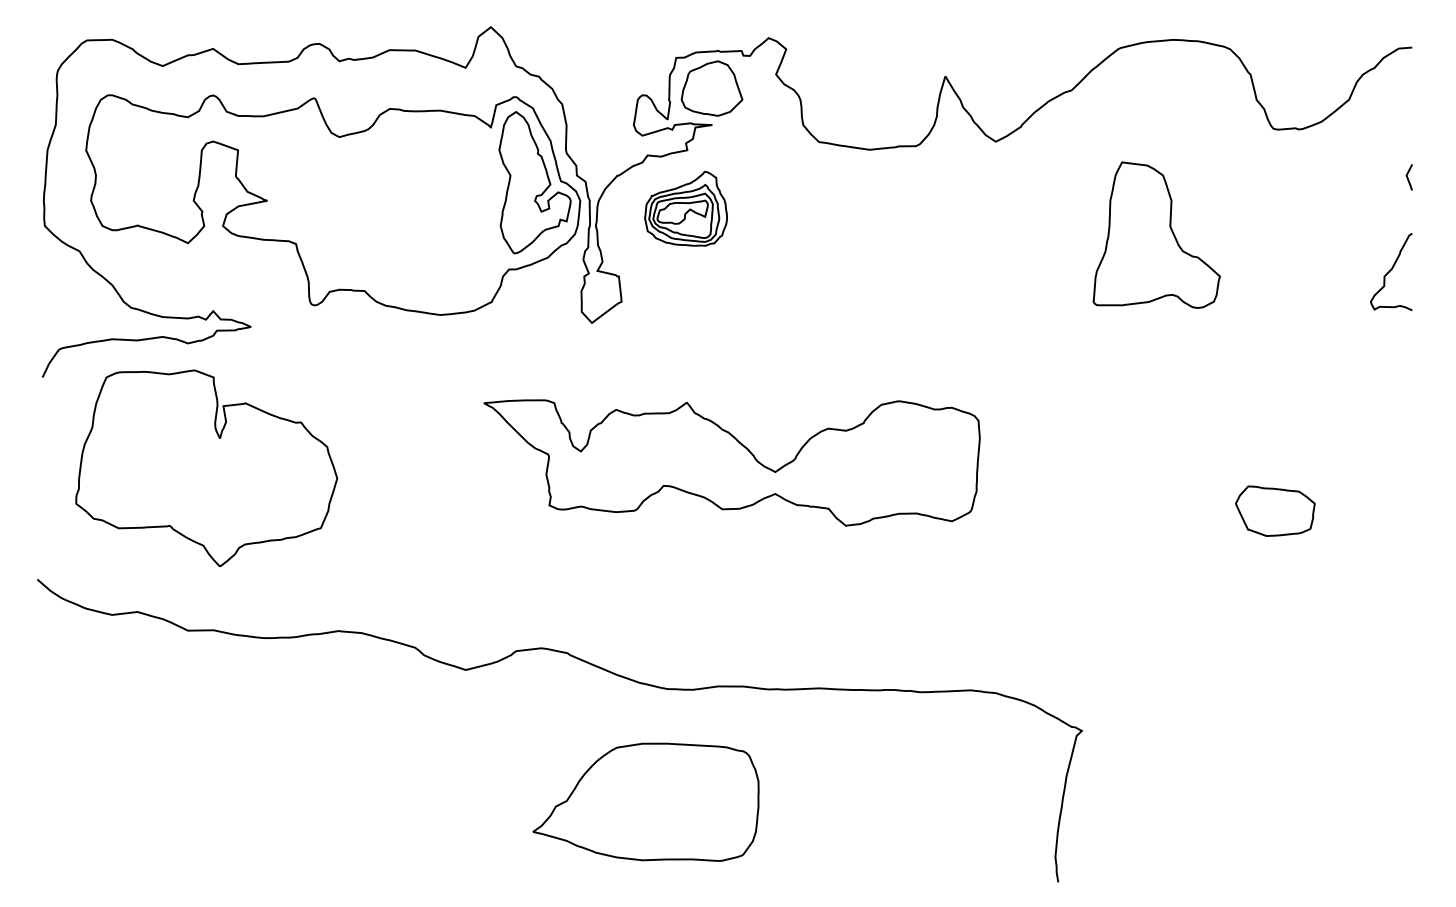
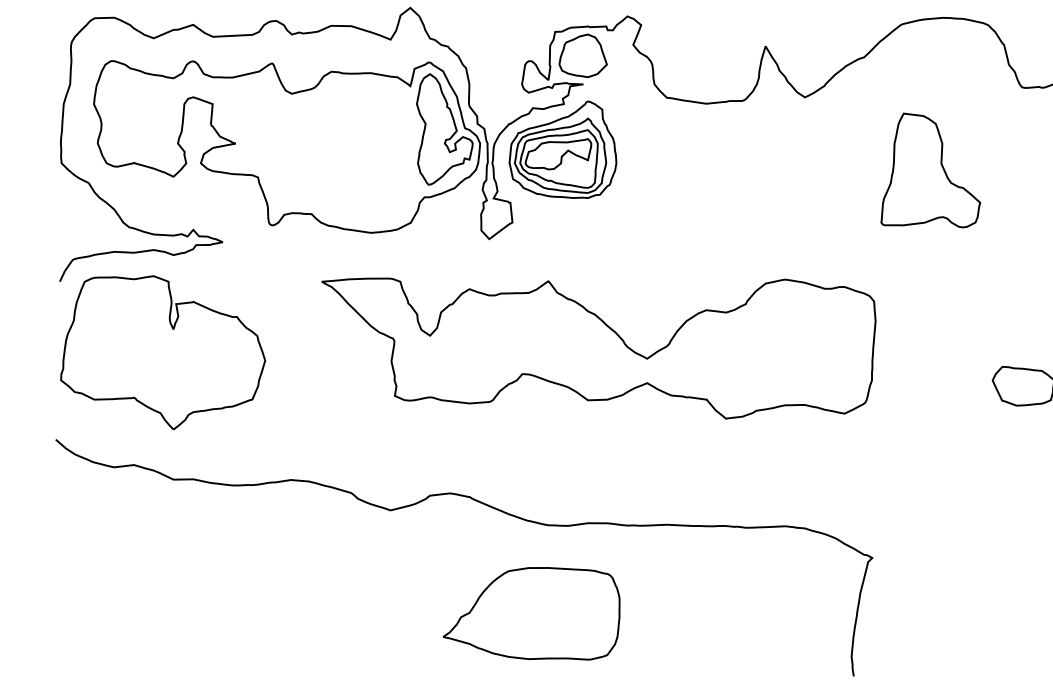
part: (685, 208) -> (562, 149), size x1.67
part: (731, 462) -> (598, 348), size x1.43
part: (206, 468) -> (162, 352), moved

